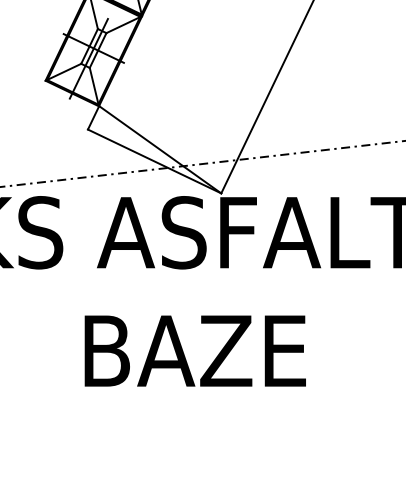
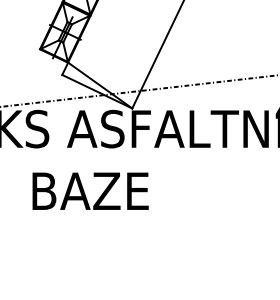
text: (195, 349) -> (90, 190), moved

